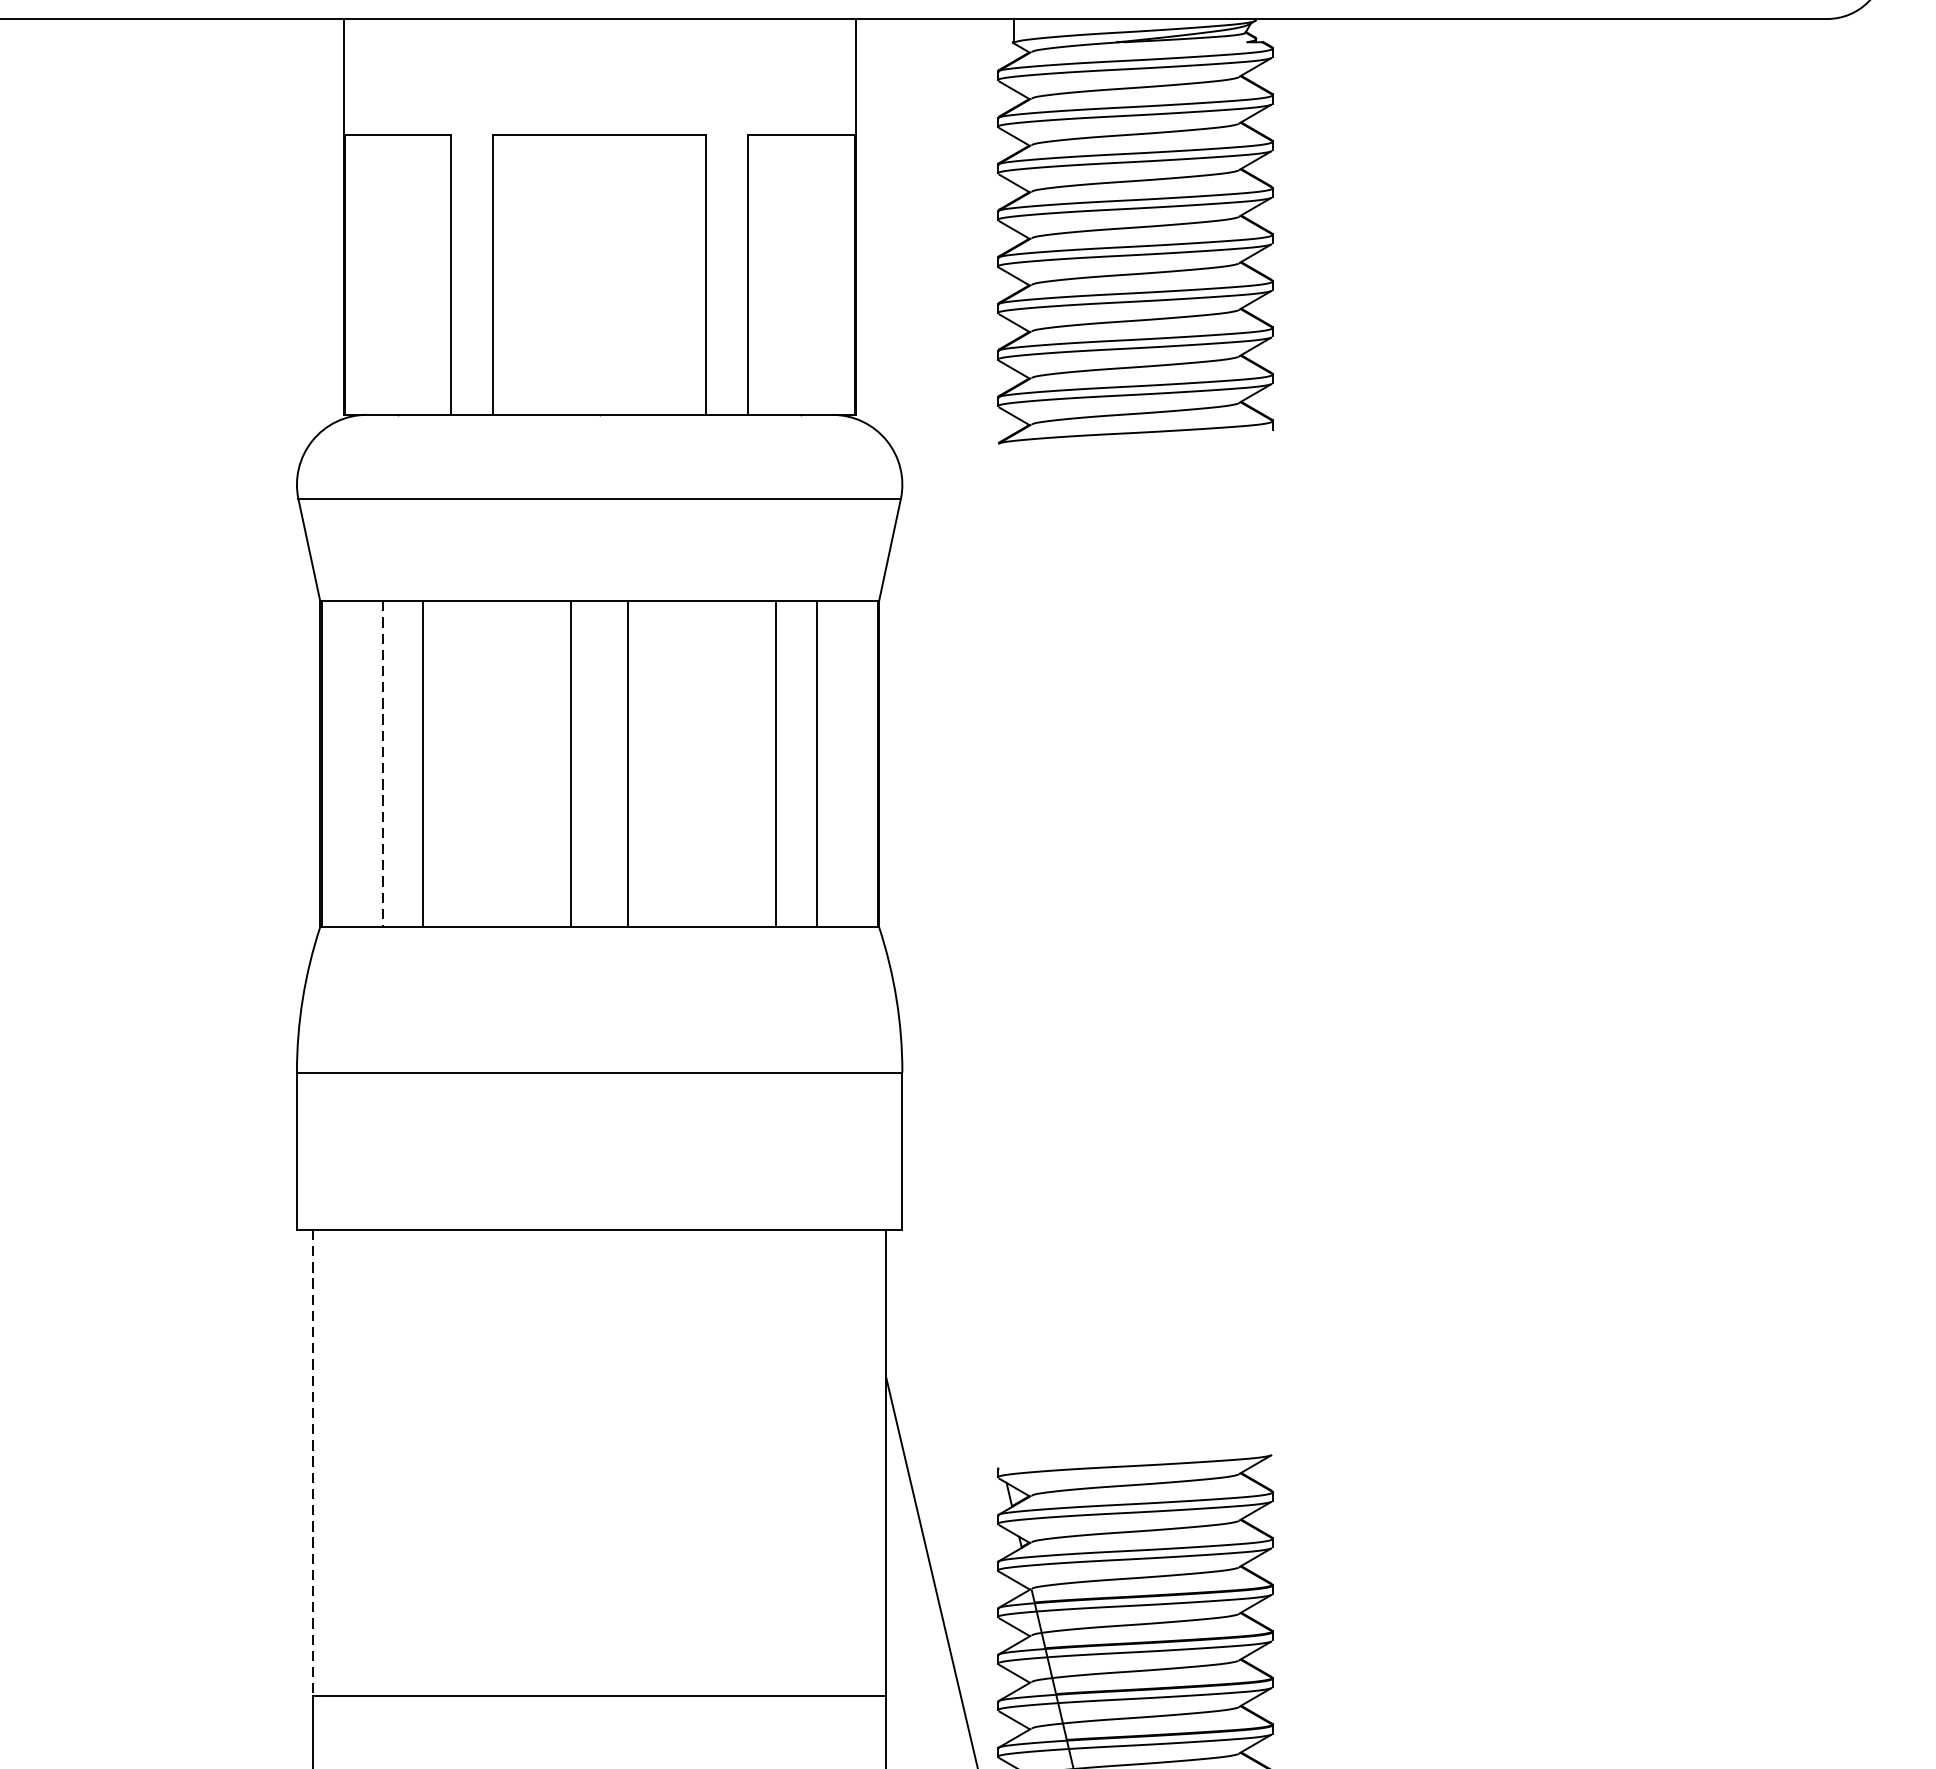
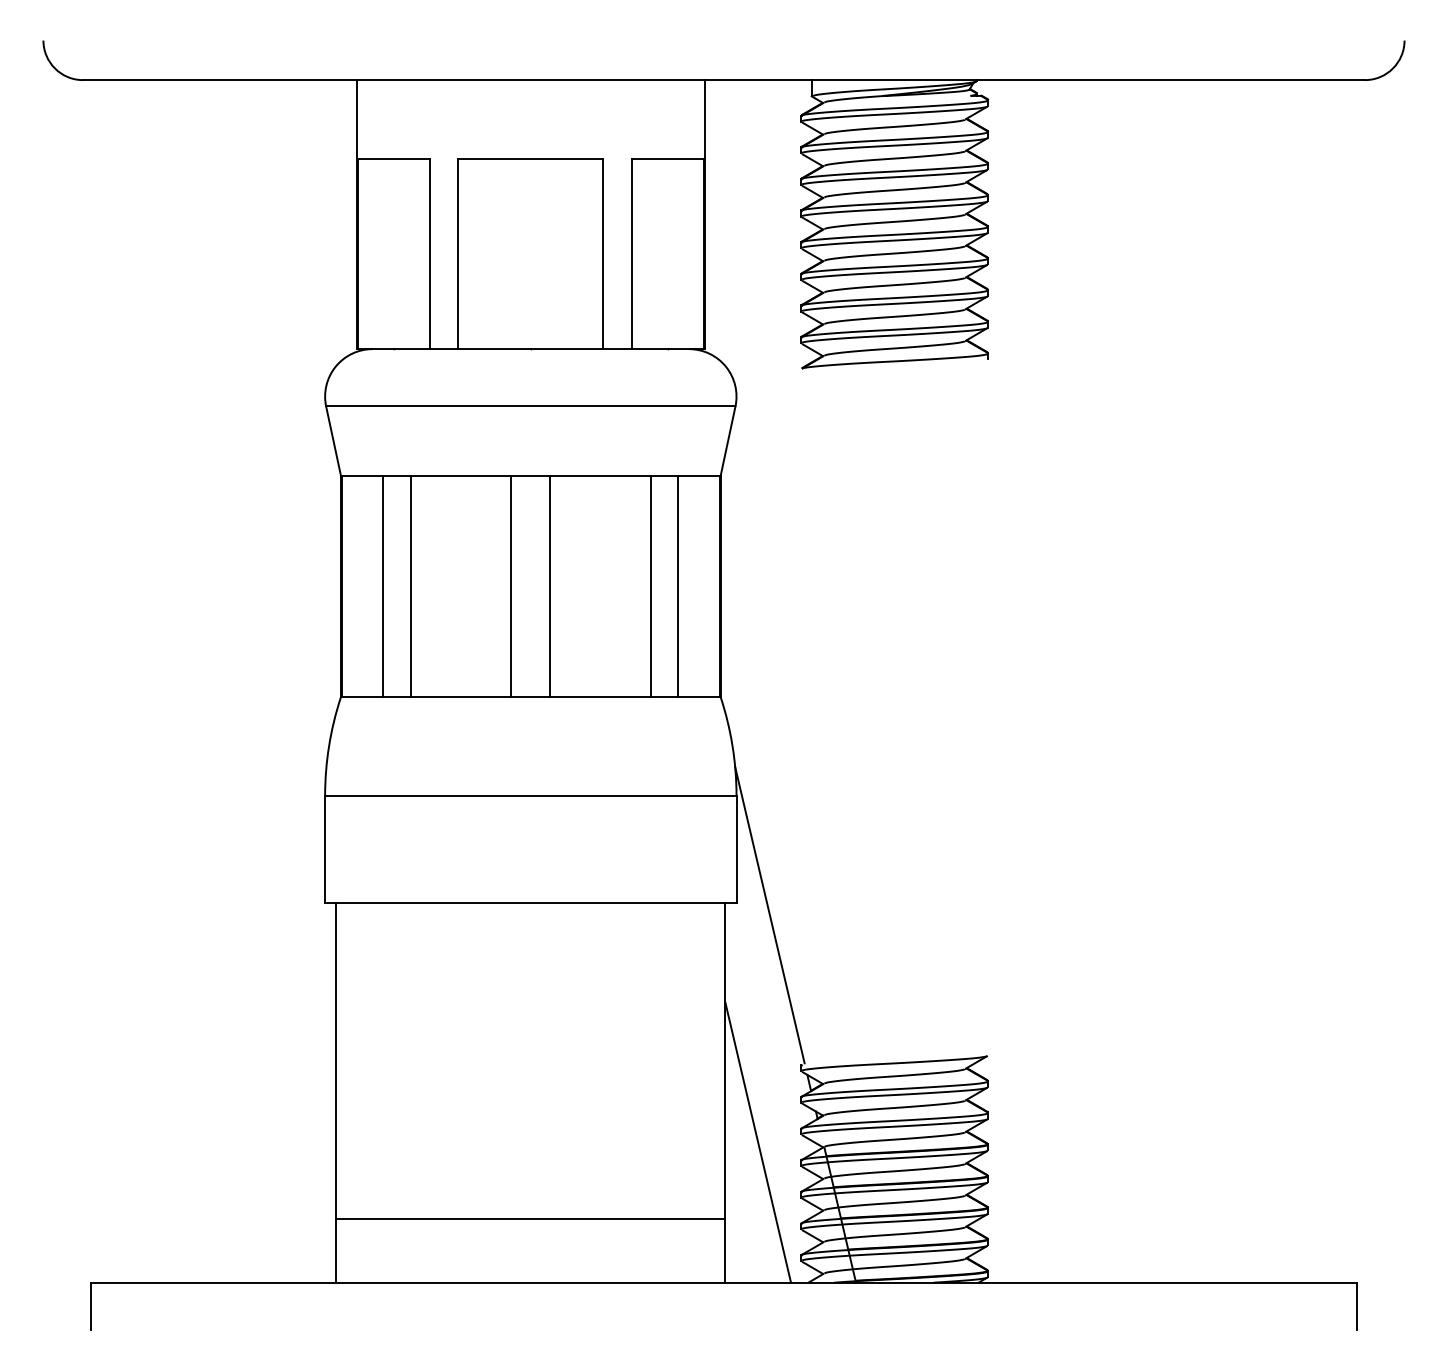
line: (382, 764) -> (383, 586), dashed -> solid
line: (950, 1248) -> (769, 915), added
line: (313, 1463) -> (336, 1061), dashed -> solid

